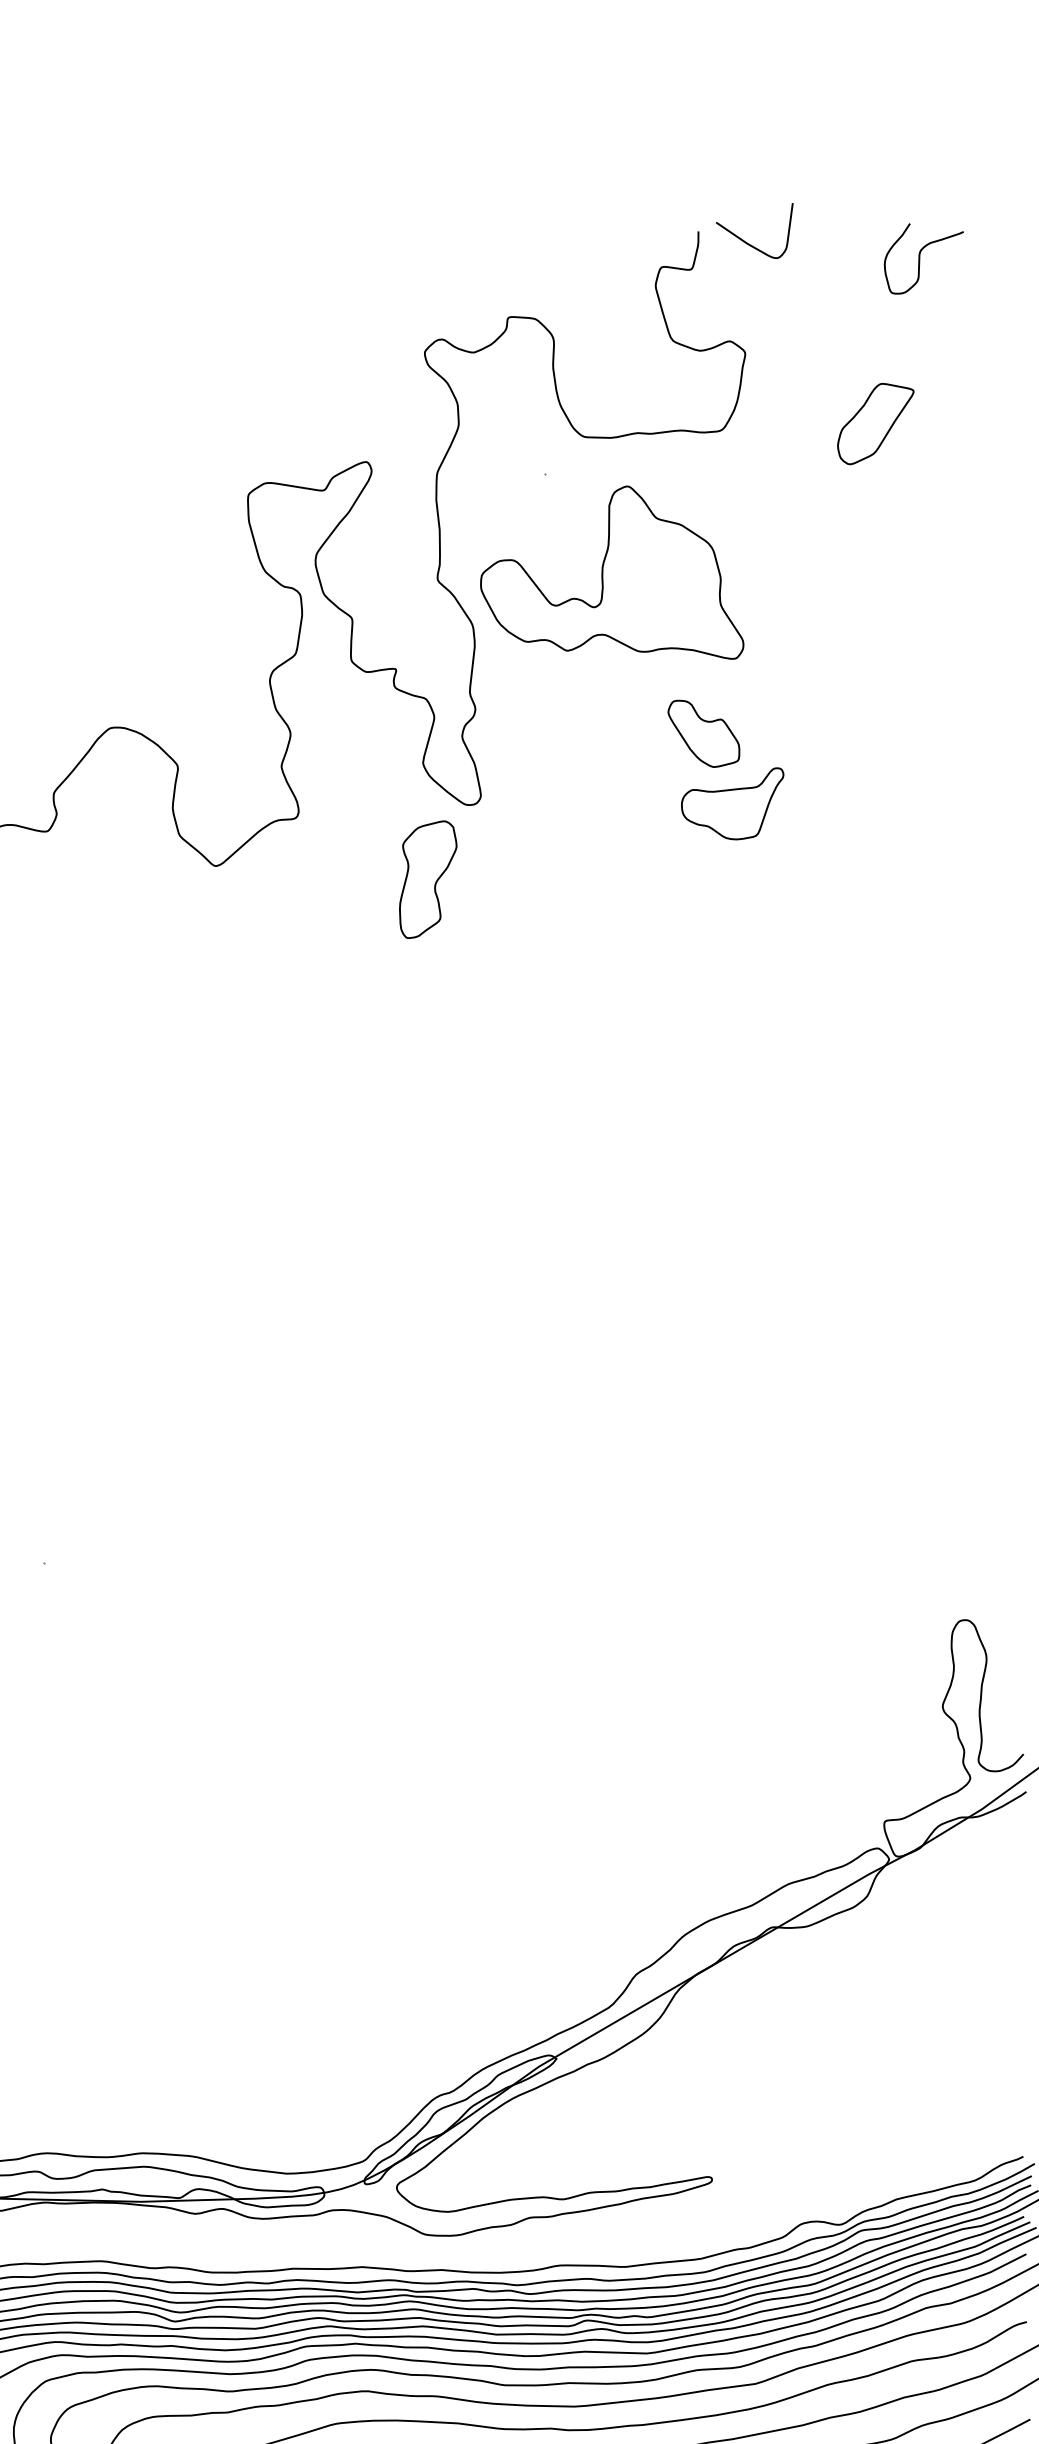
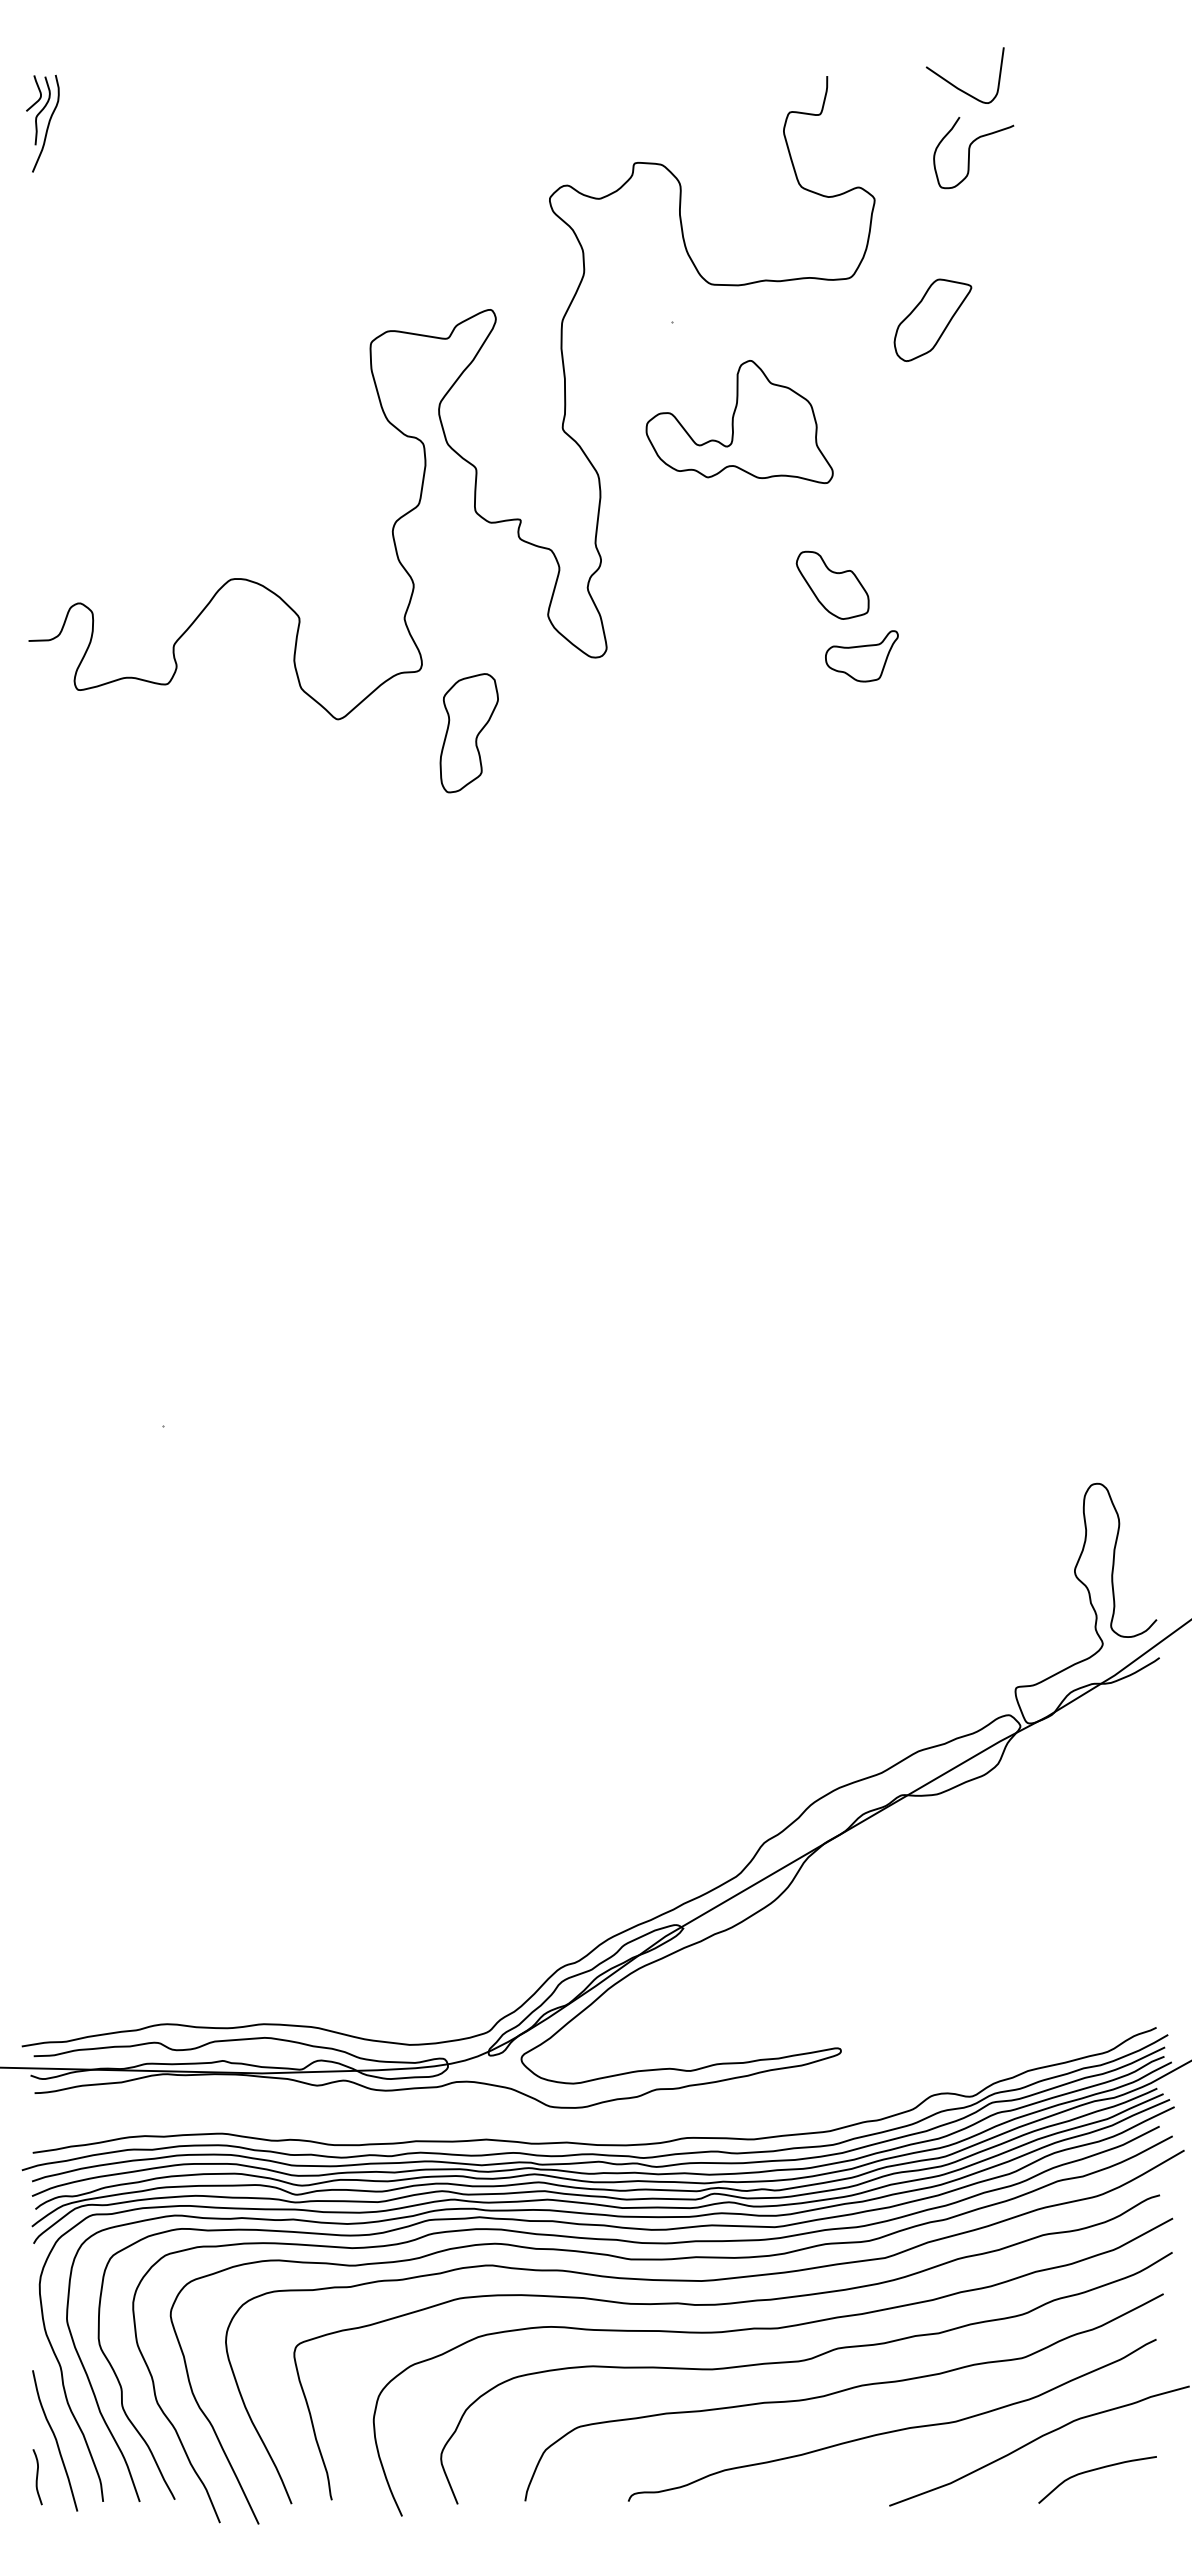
curve: (748, 242) -> (958, 87), moved
curve: (919, 259) -> (969, 153), moved
part: (875, 423) -> (932, 319), moved
part: (611, 572) -> (739, 421), size x0.7
part: (732, 804) -> (861, 656), size x0.7
part: (427, 879) -> (468, 733), moved

